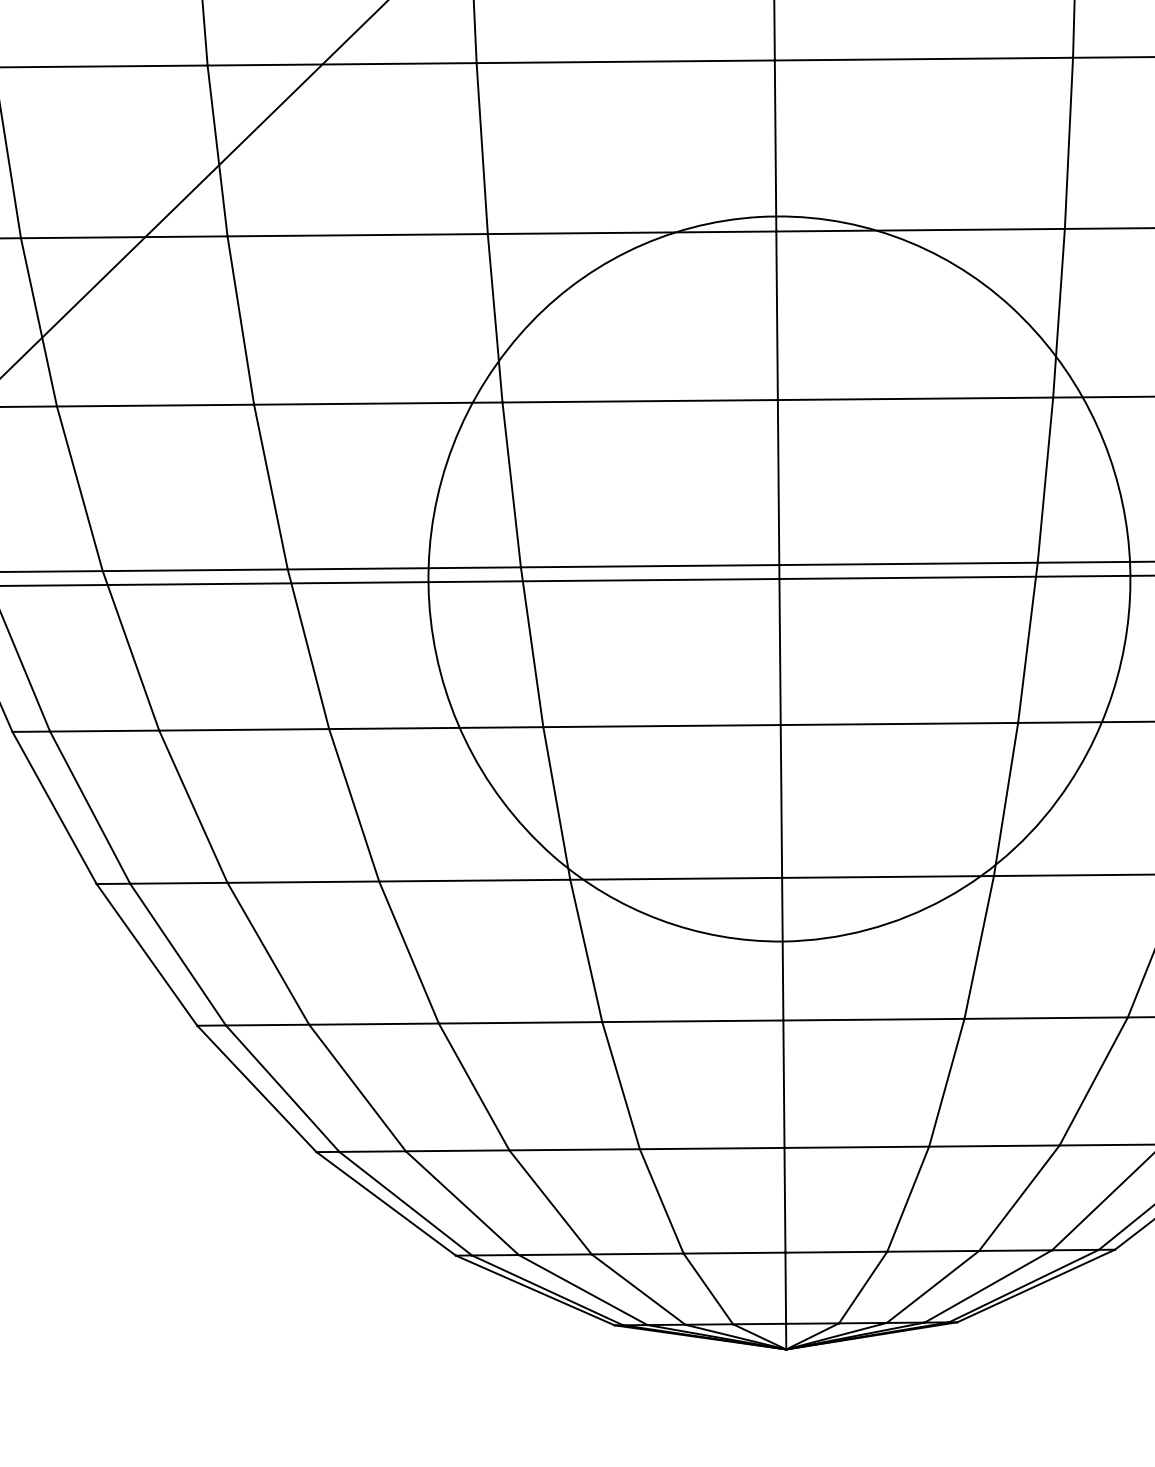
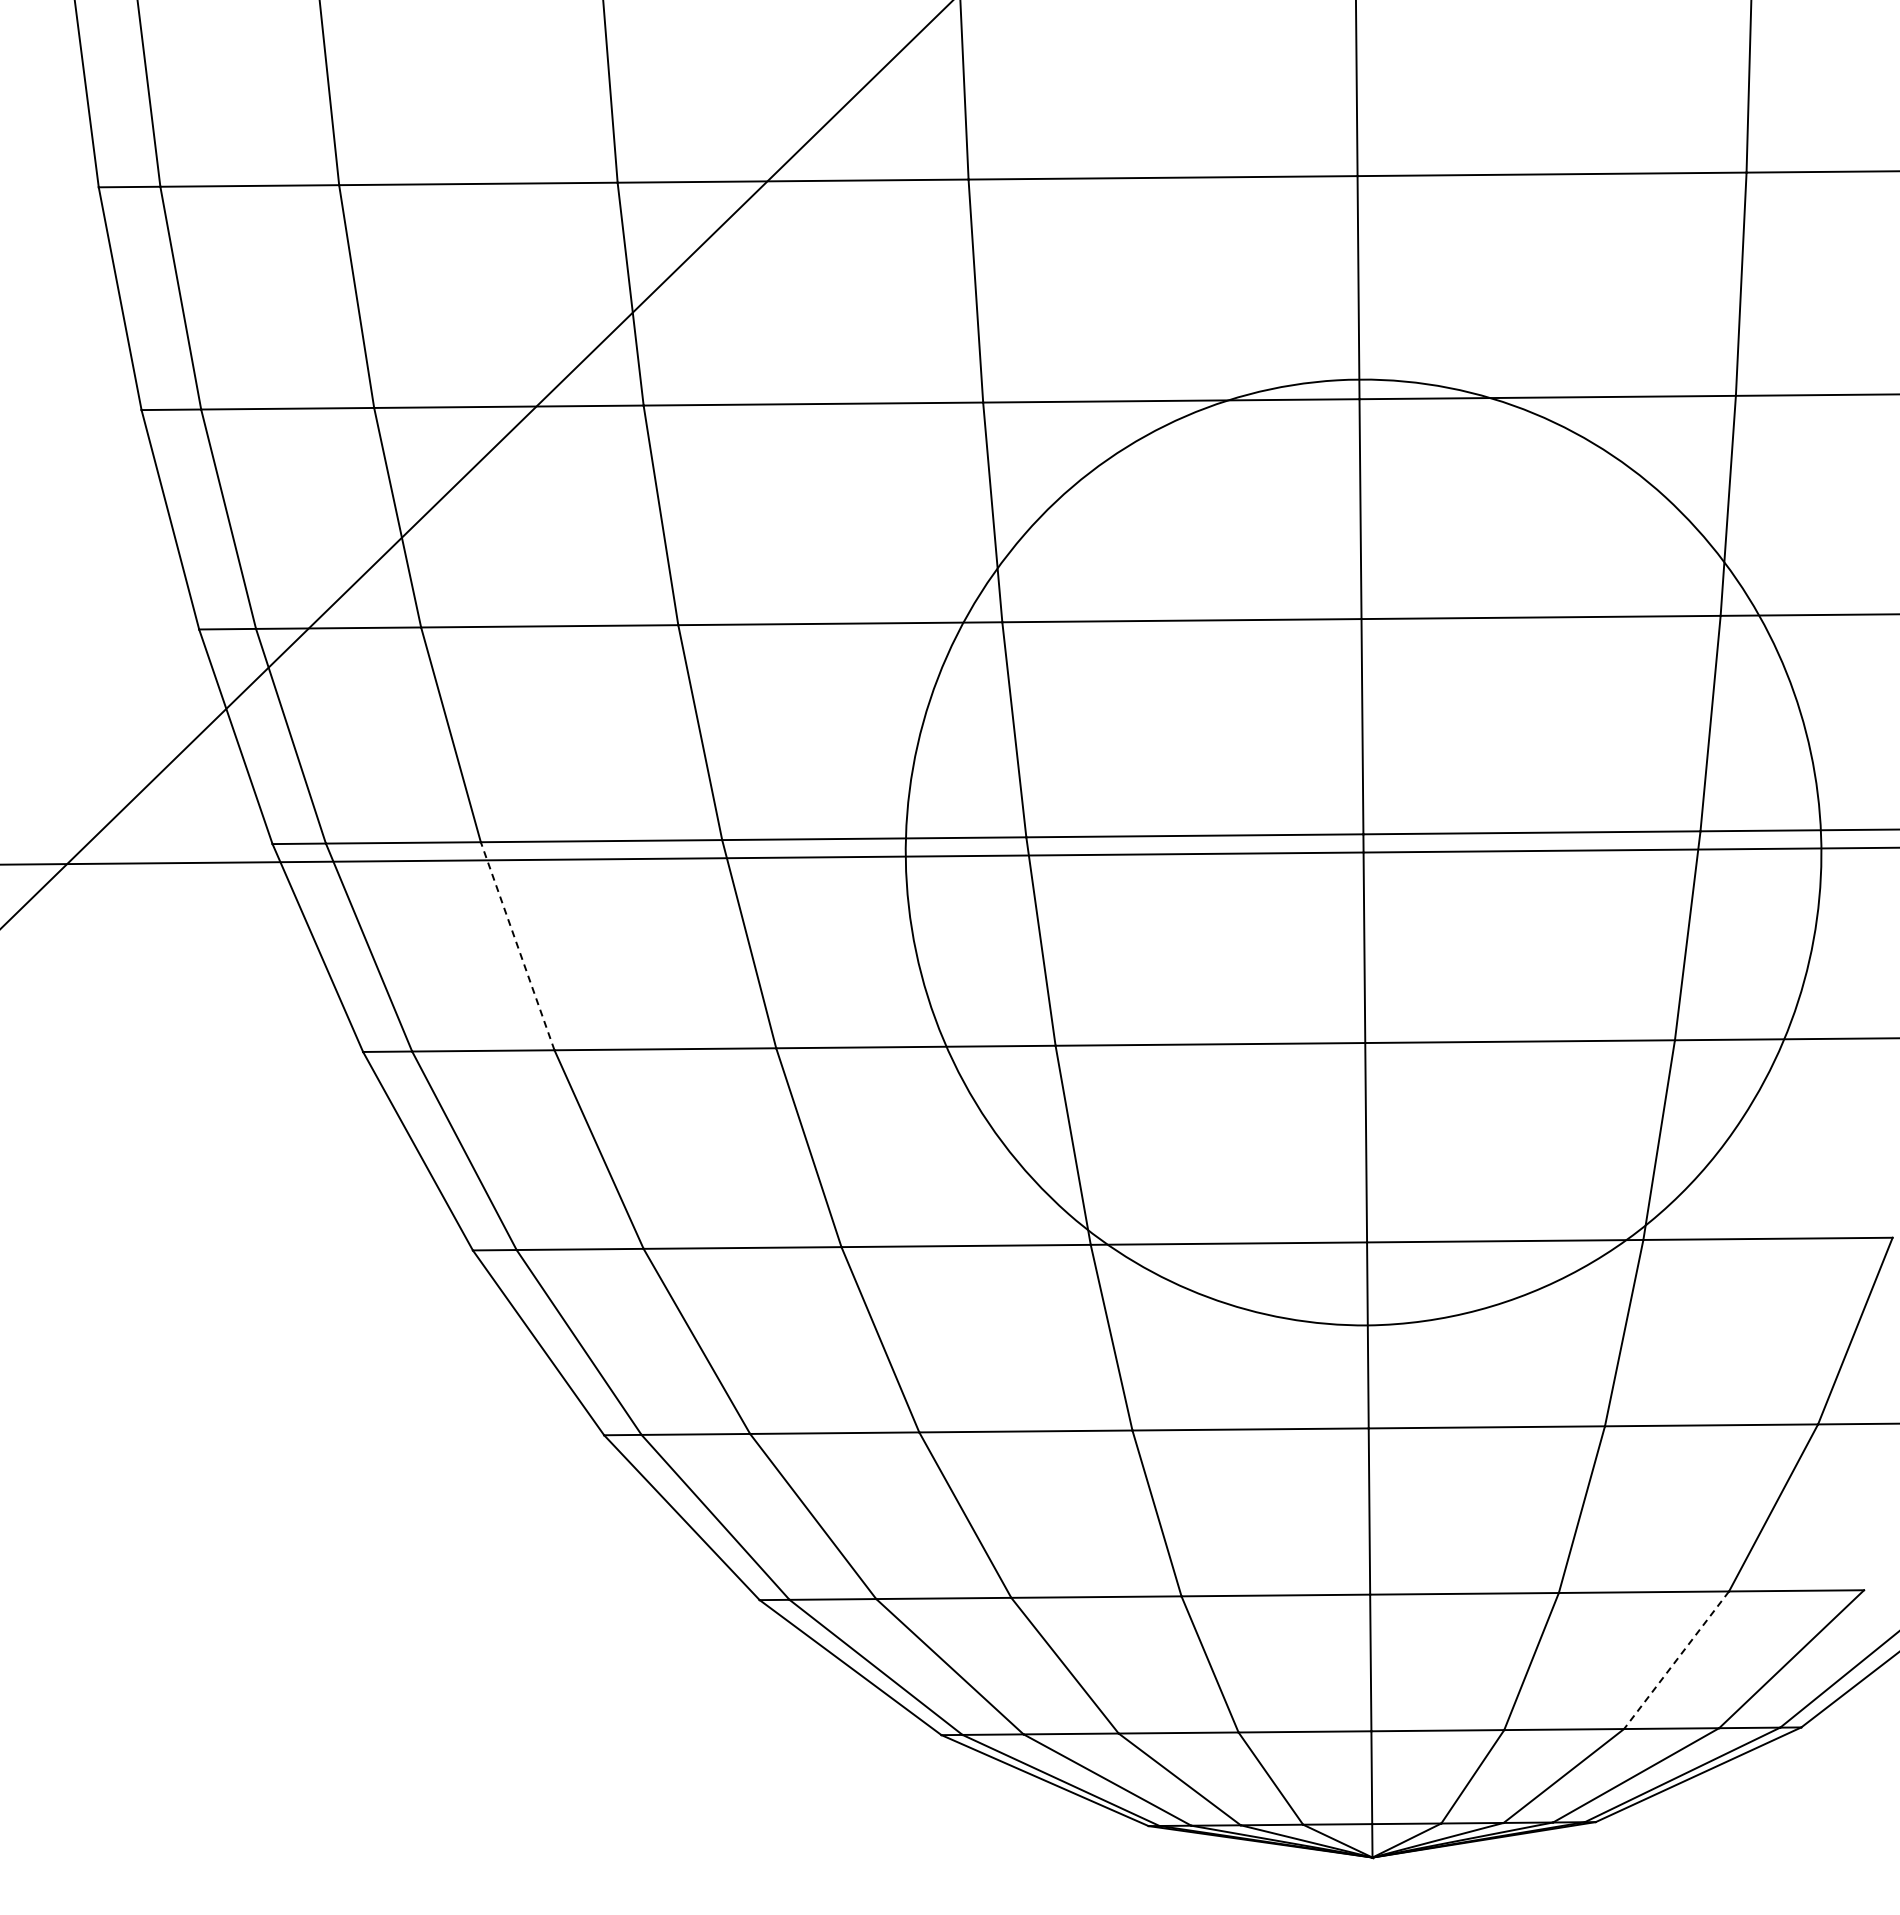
line: (130, 650) -> (517, 945), solid -> dashed
line: (1019, 1198) -> (1676, 1660), solid -> dashed

